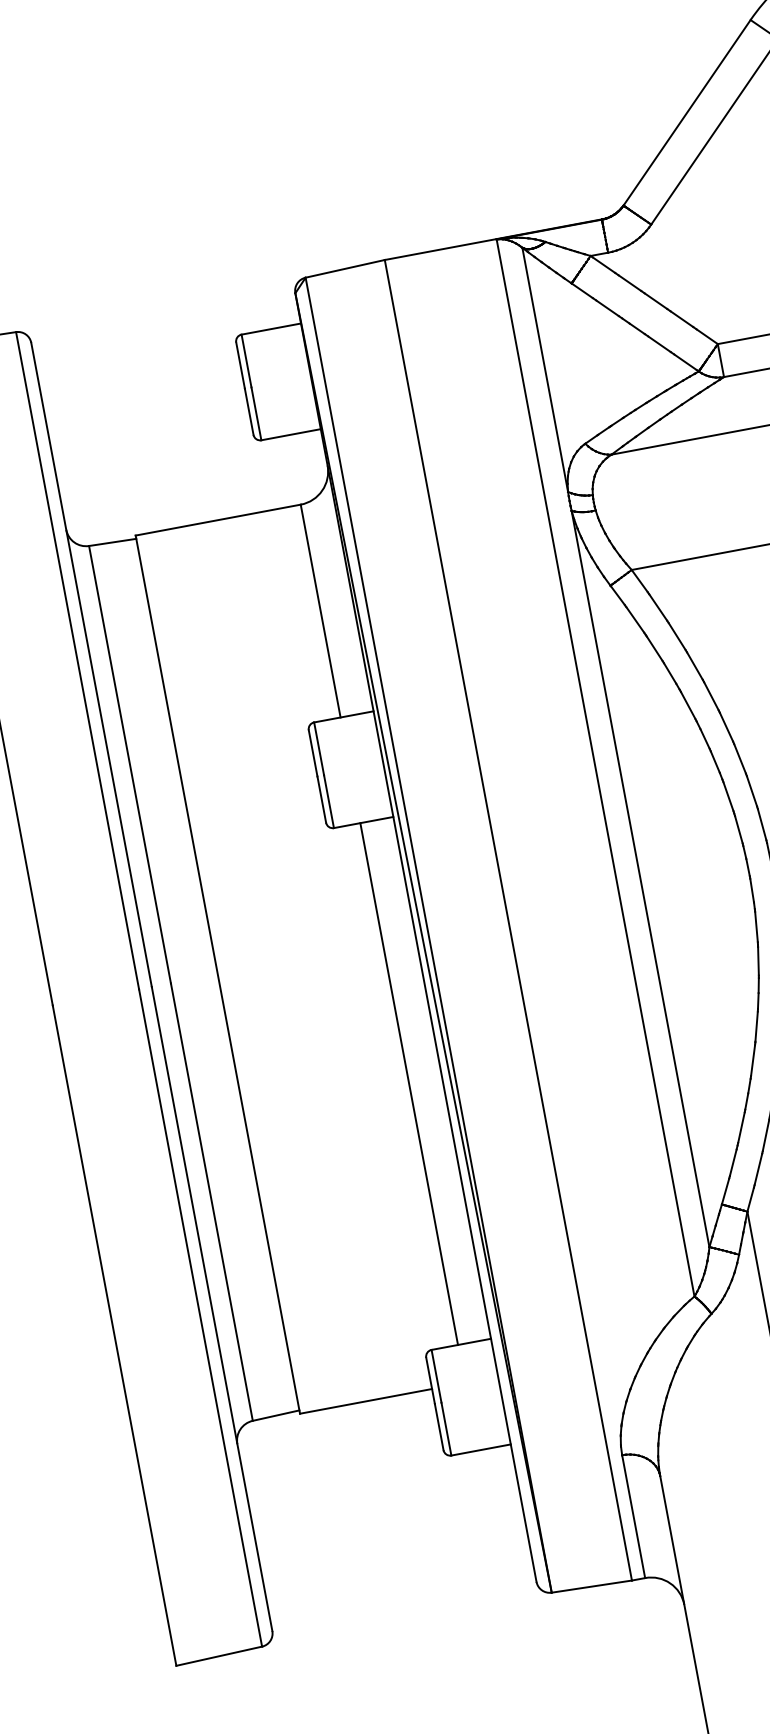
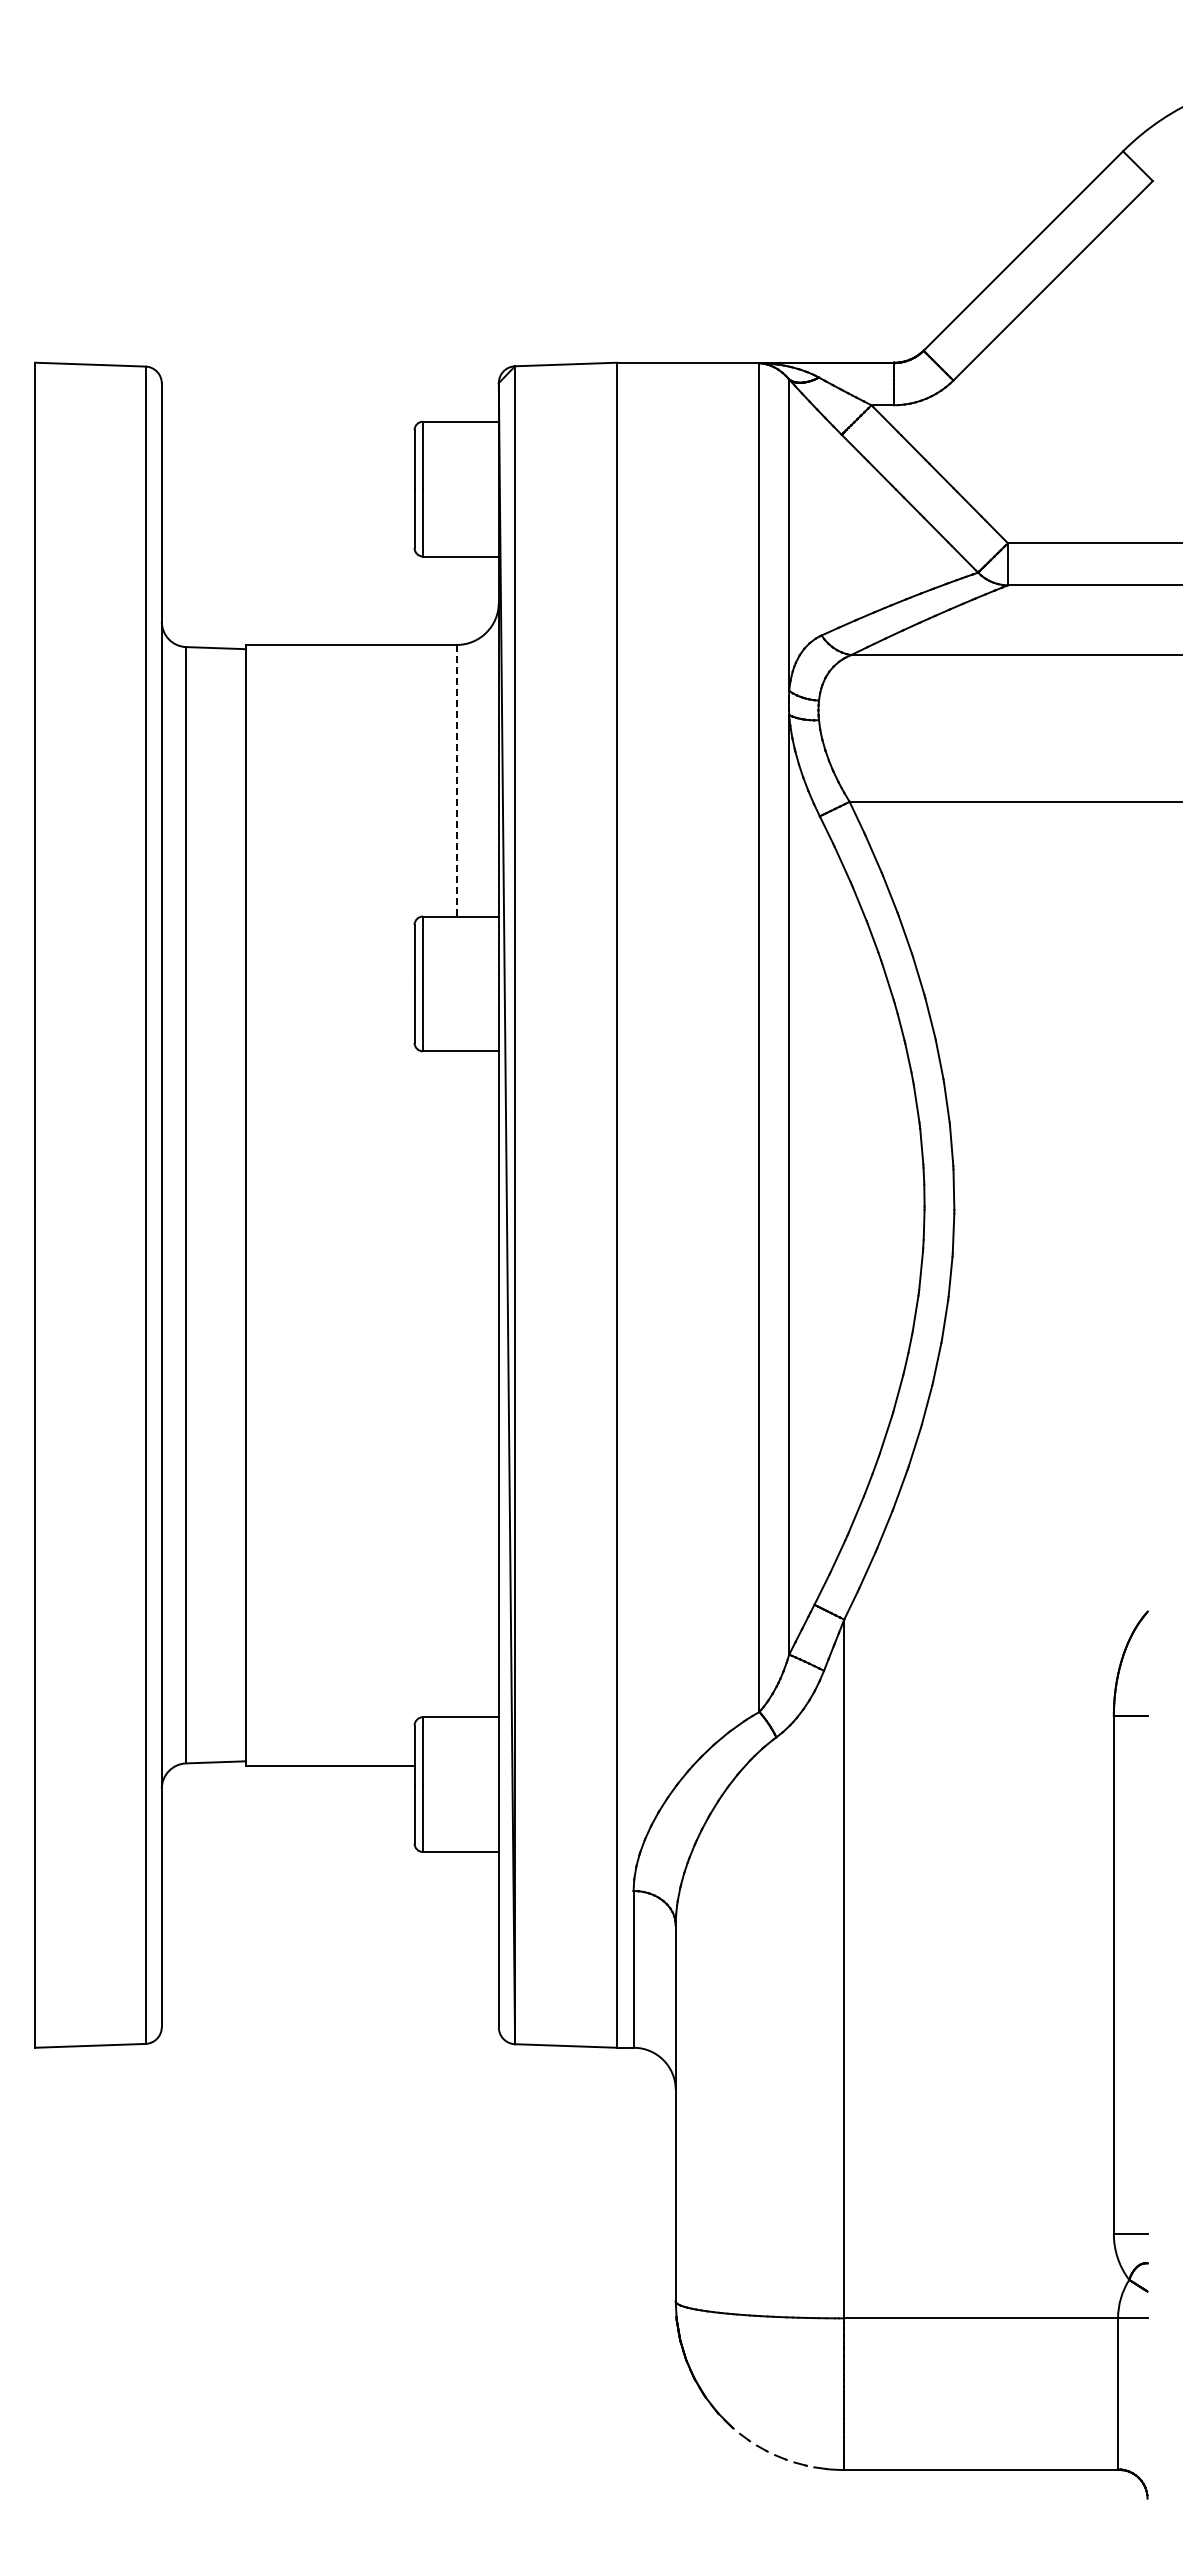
line: (320, 610) -> (456, 780), solid -> dashed
line: (409, 1084) -> (456, 1384), removed

